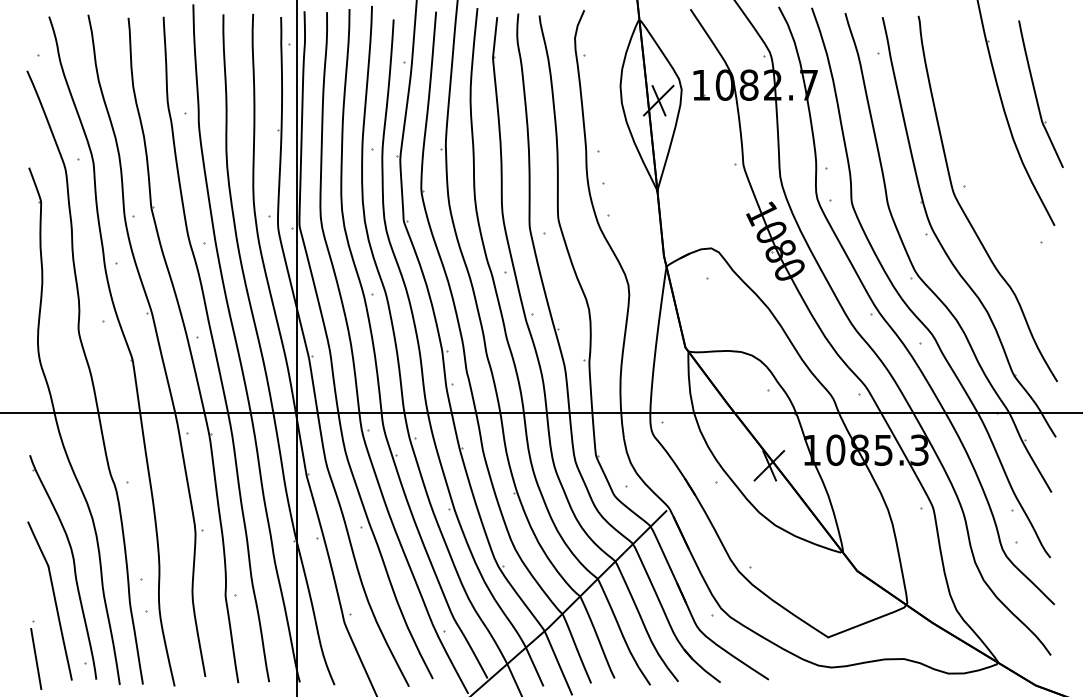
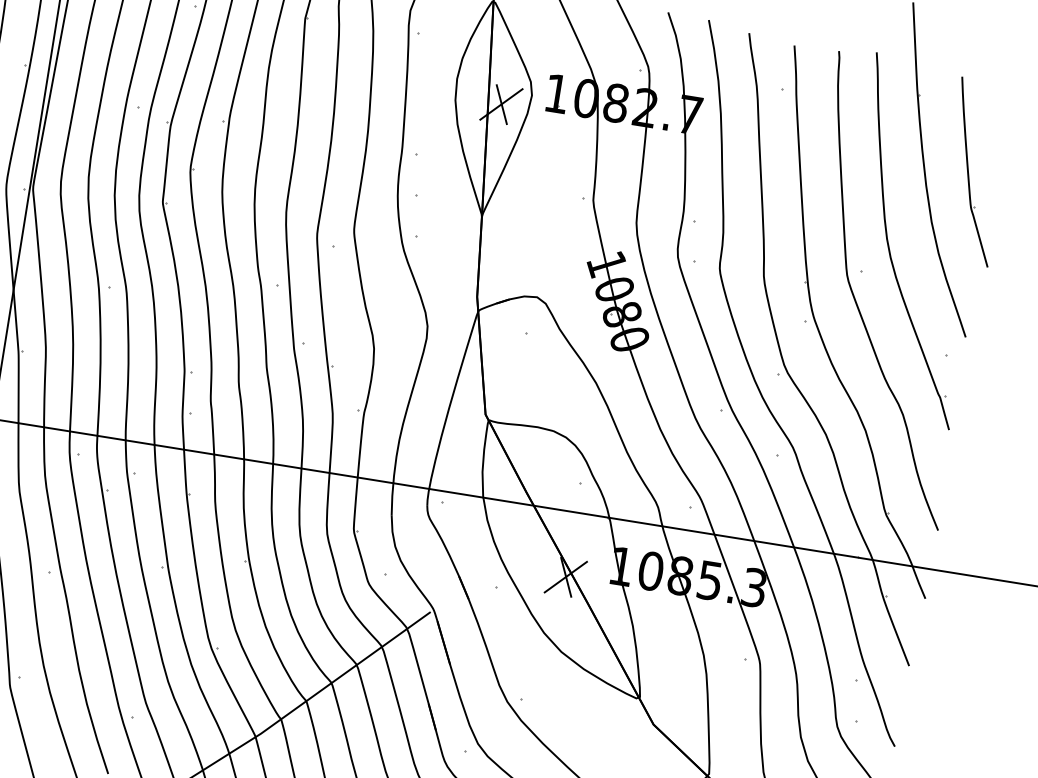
part: (983, 163) -> (890, 246), added

